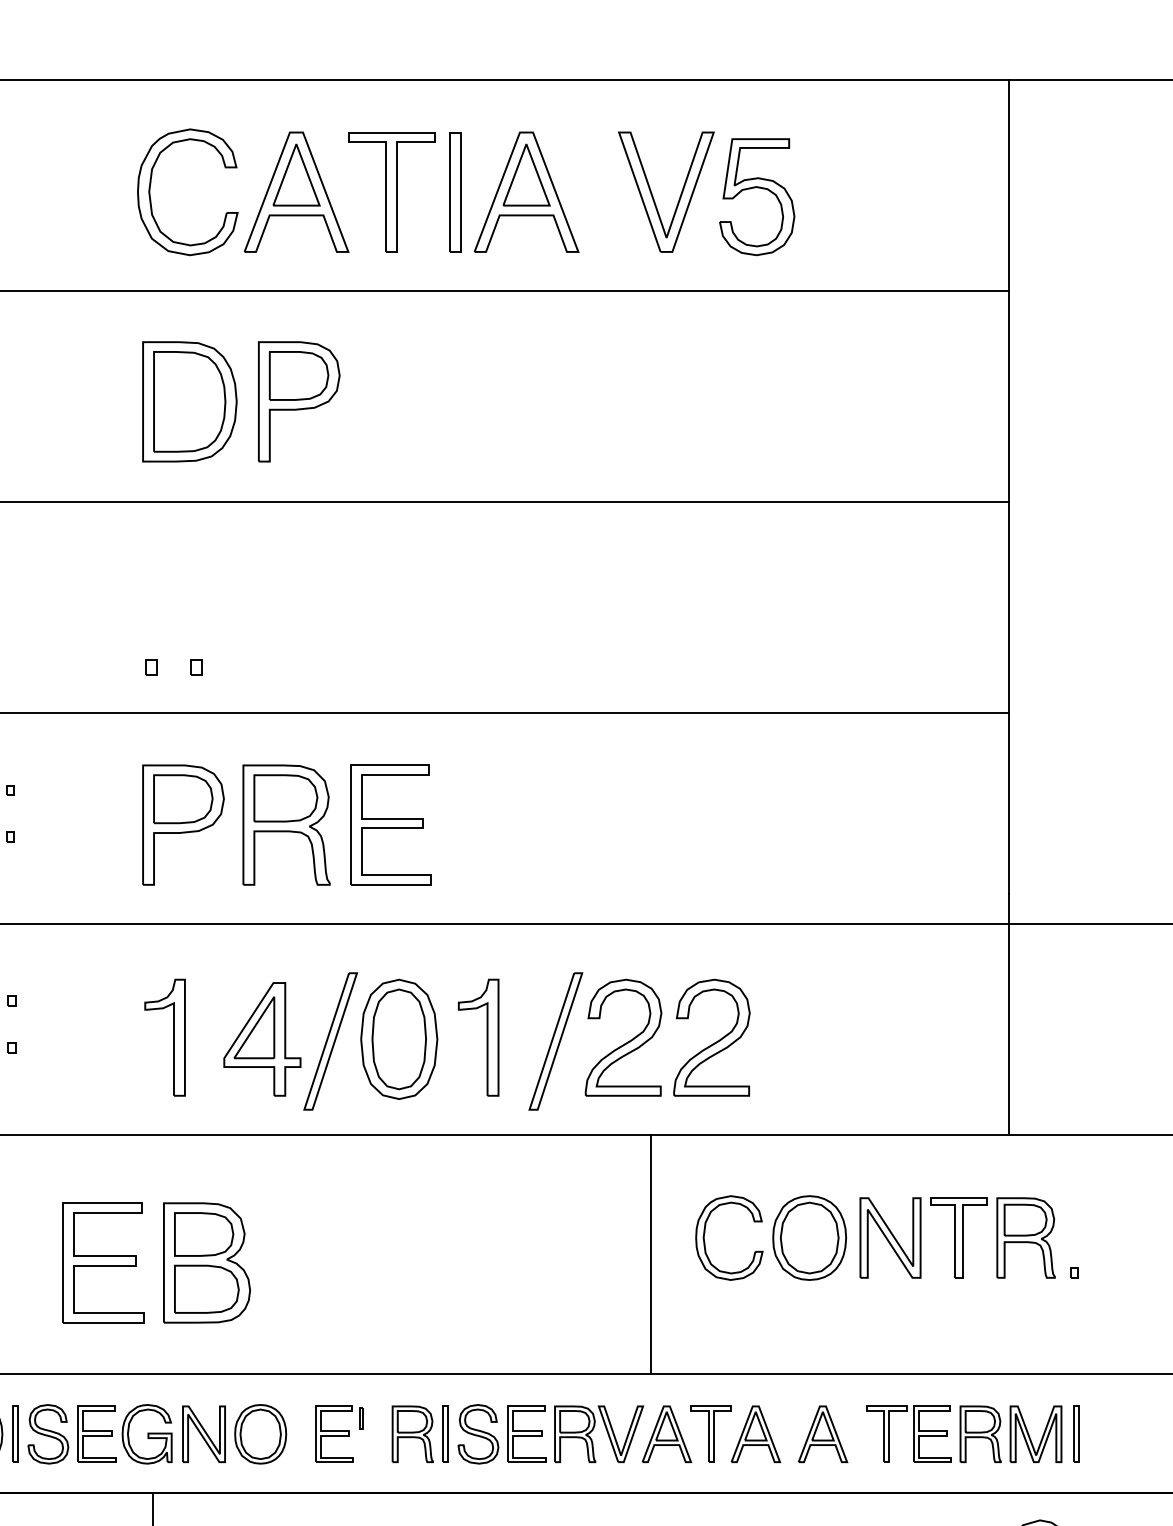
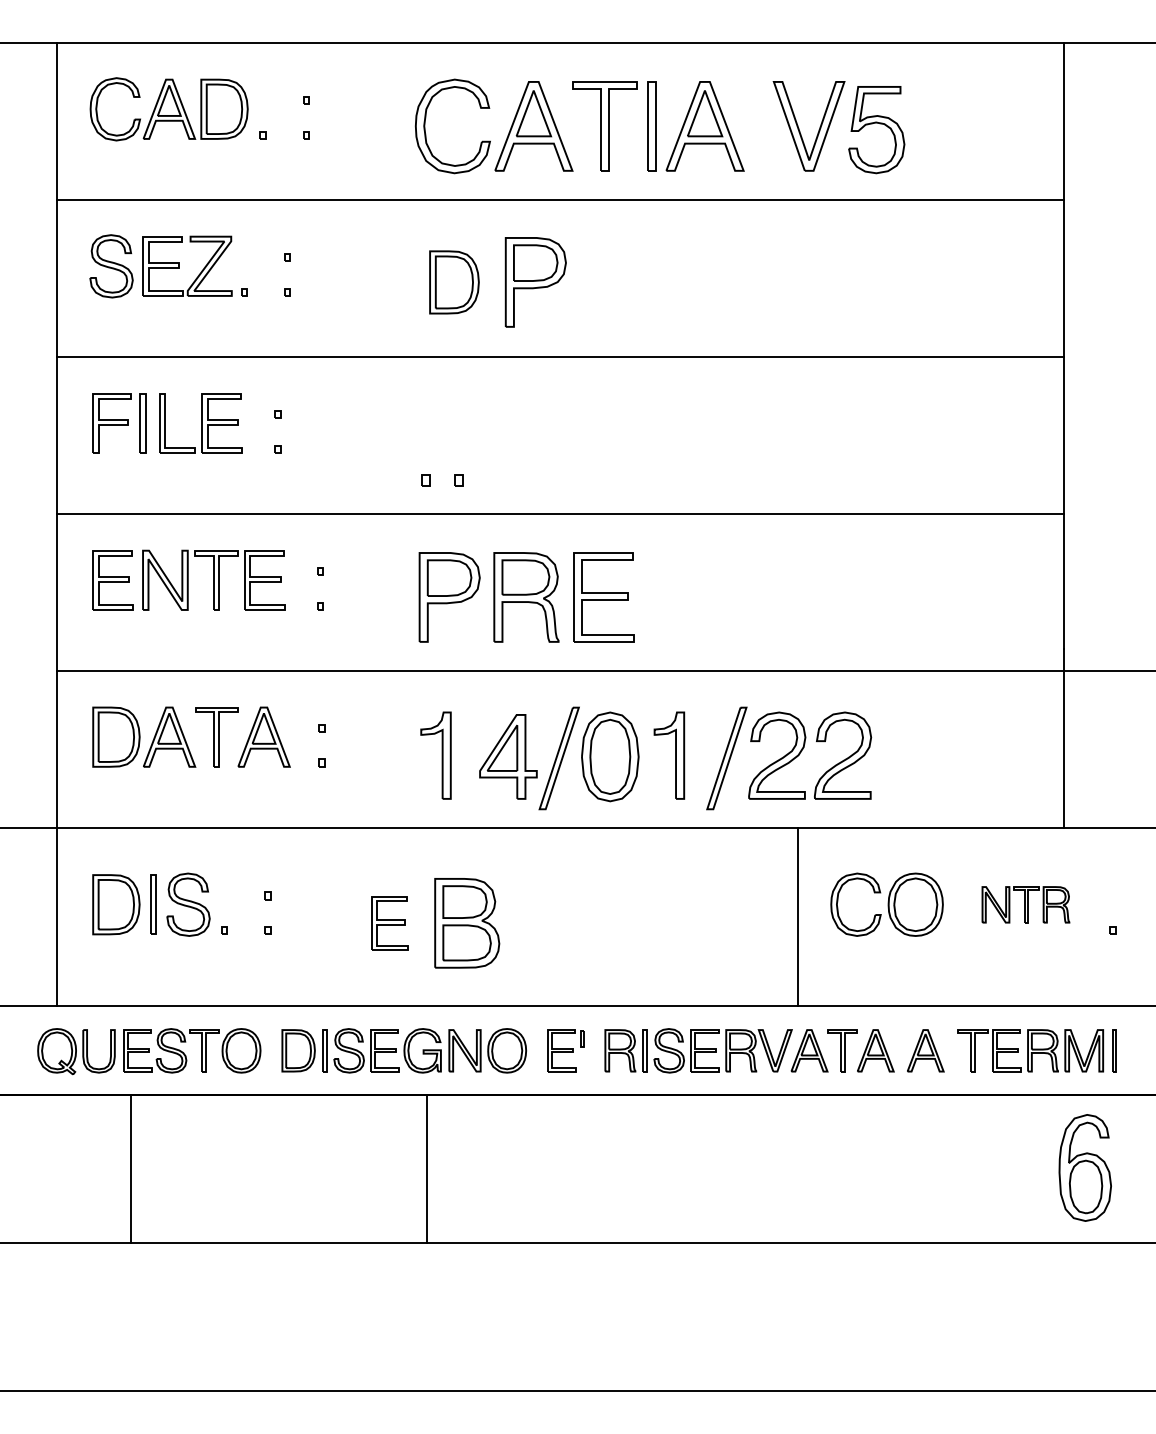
part: (189, 401) -> (454, 282), size x0.7
part: (957, 1237) -> (1025, 904), size x0.6
part: (102, 1263) -> (389, 923), size x0.6

